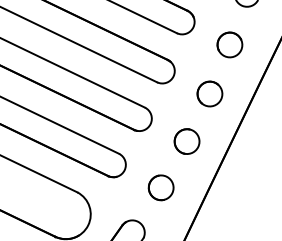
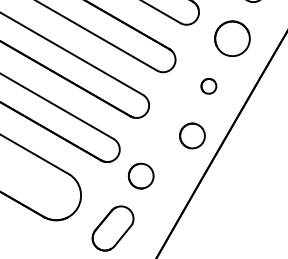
part: (229, 44) -> (232, 38), size x1.4
part: (209, 94) -> (208, 86), size x0.6
part: (187, 141) -> (192, 135), moved
part: (160, 187) -> (140, 175), moved

